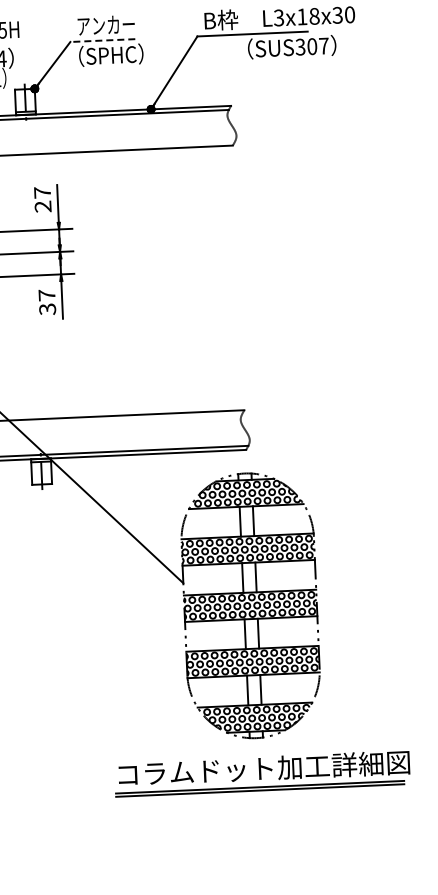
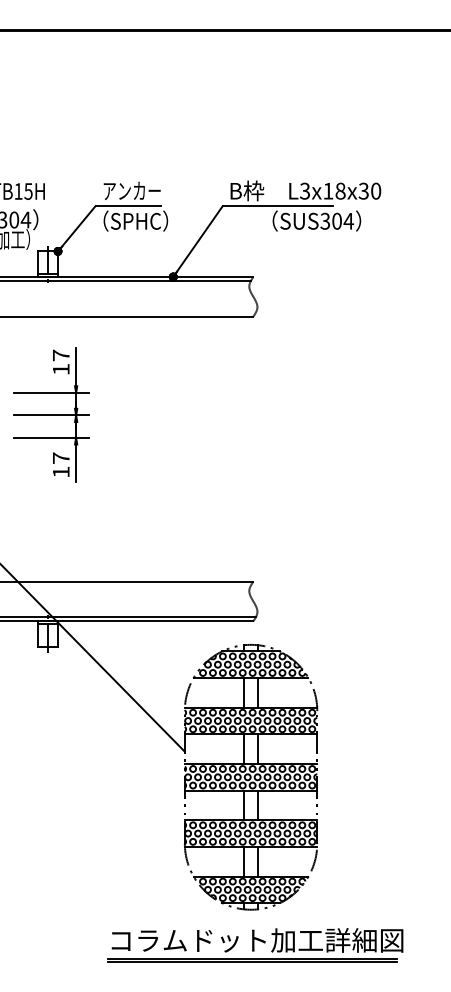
line: (102, 40) -> (127, 206), dashed -> solid
text: (323, 46) -> (348, 221), SUS307 -> SUS304
text: (42, 206) -> (60, 369), 27 -> 17
text: (46, 309) -> (60, 472), 37 -> 17

